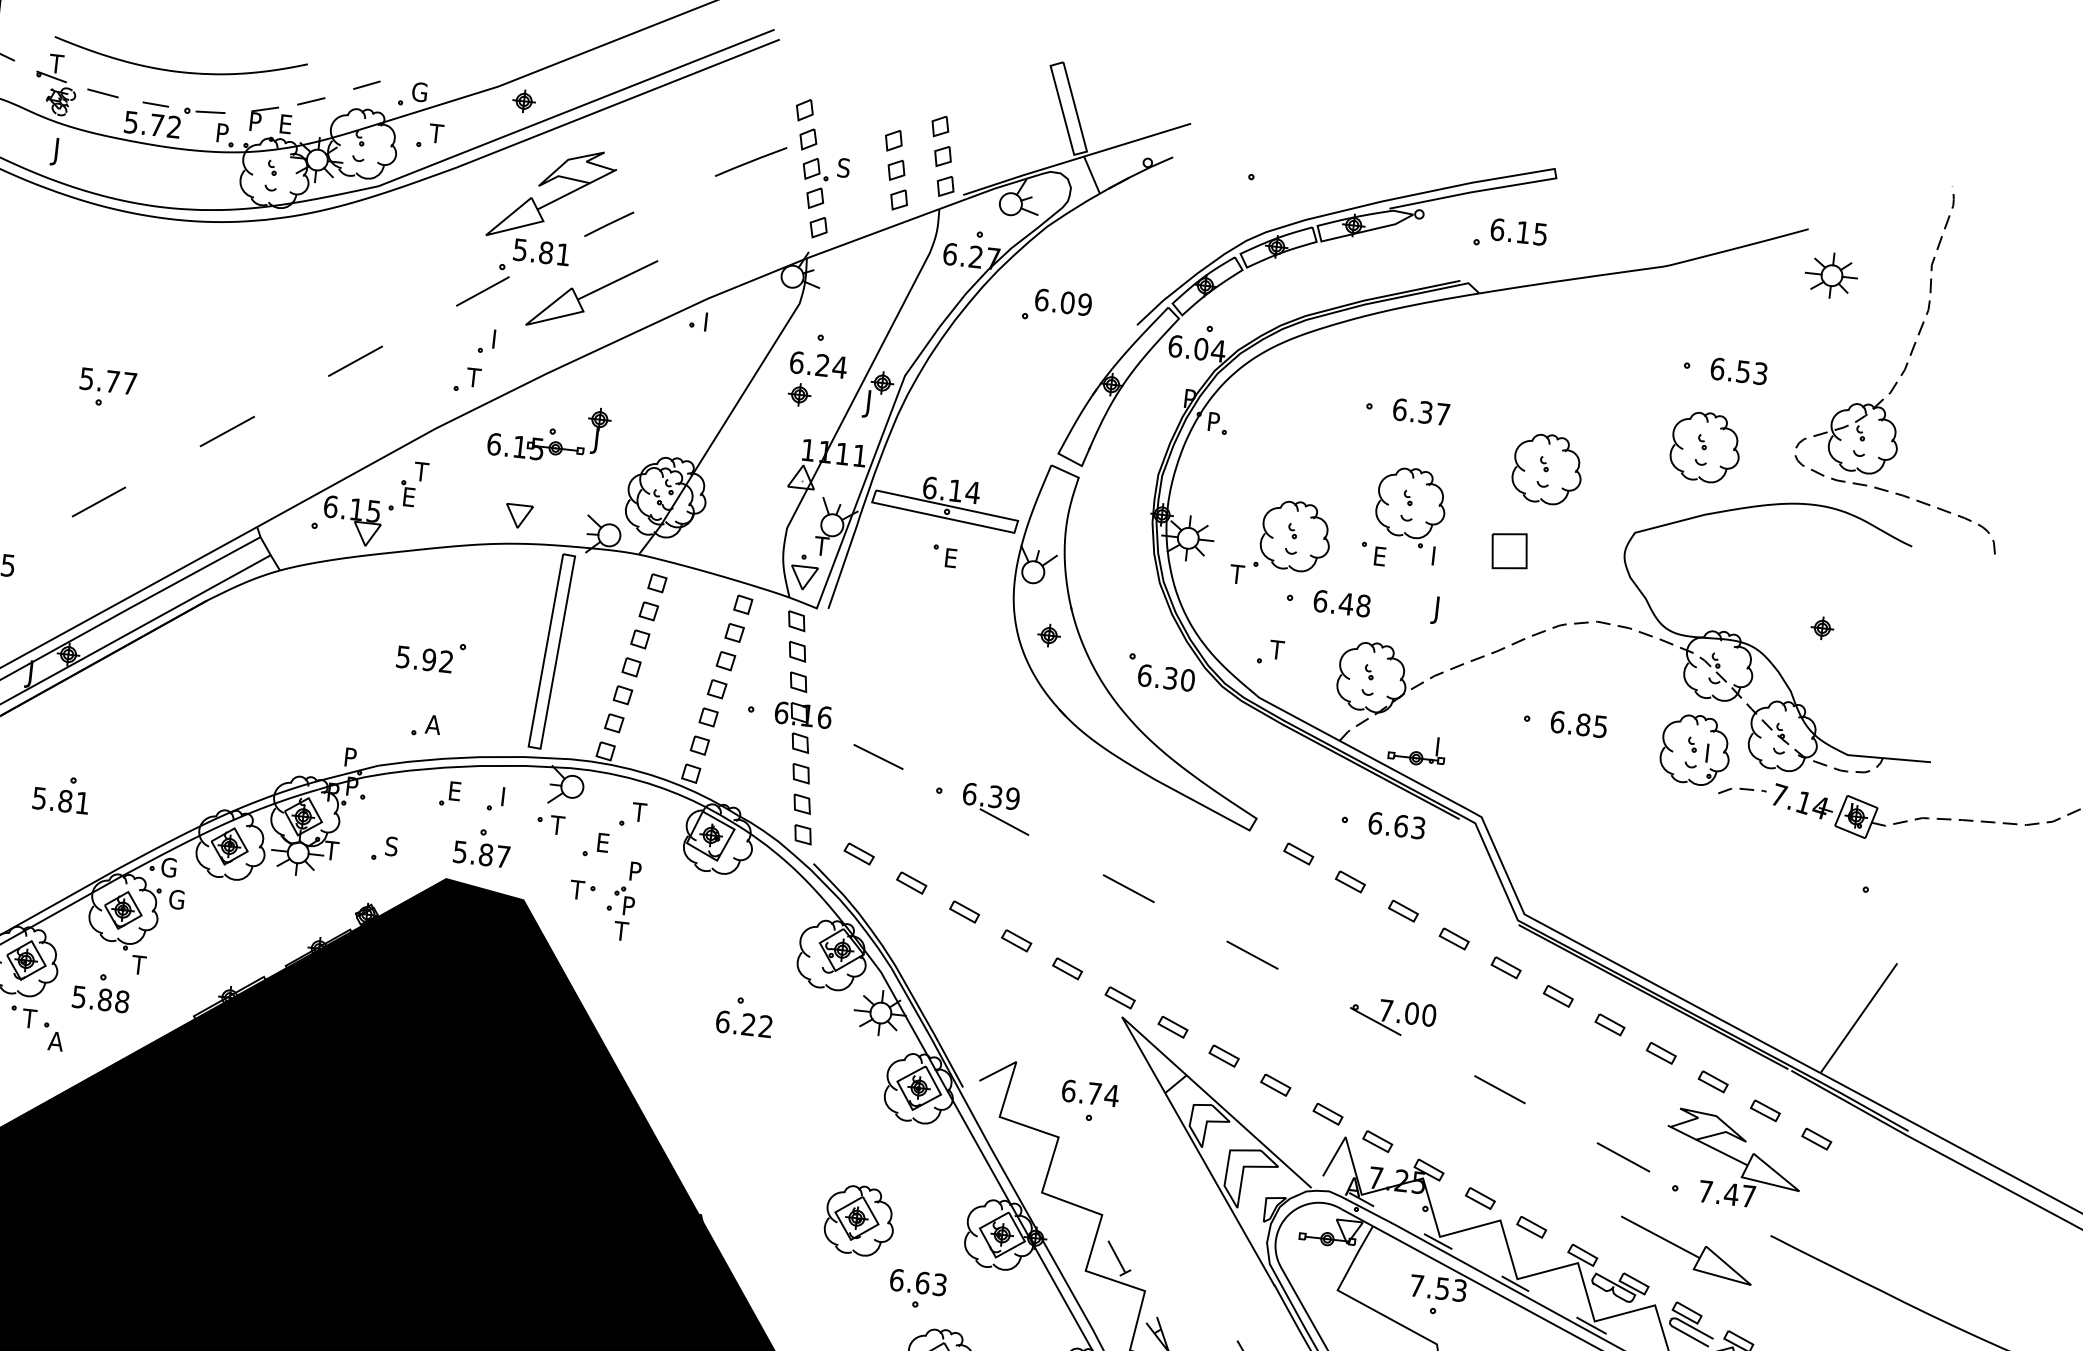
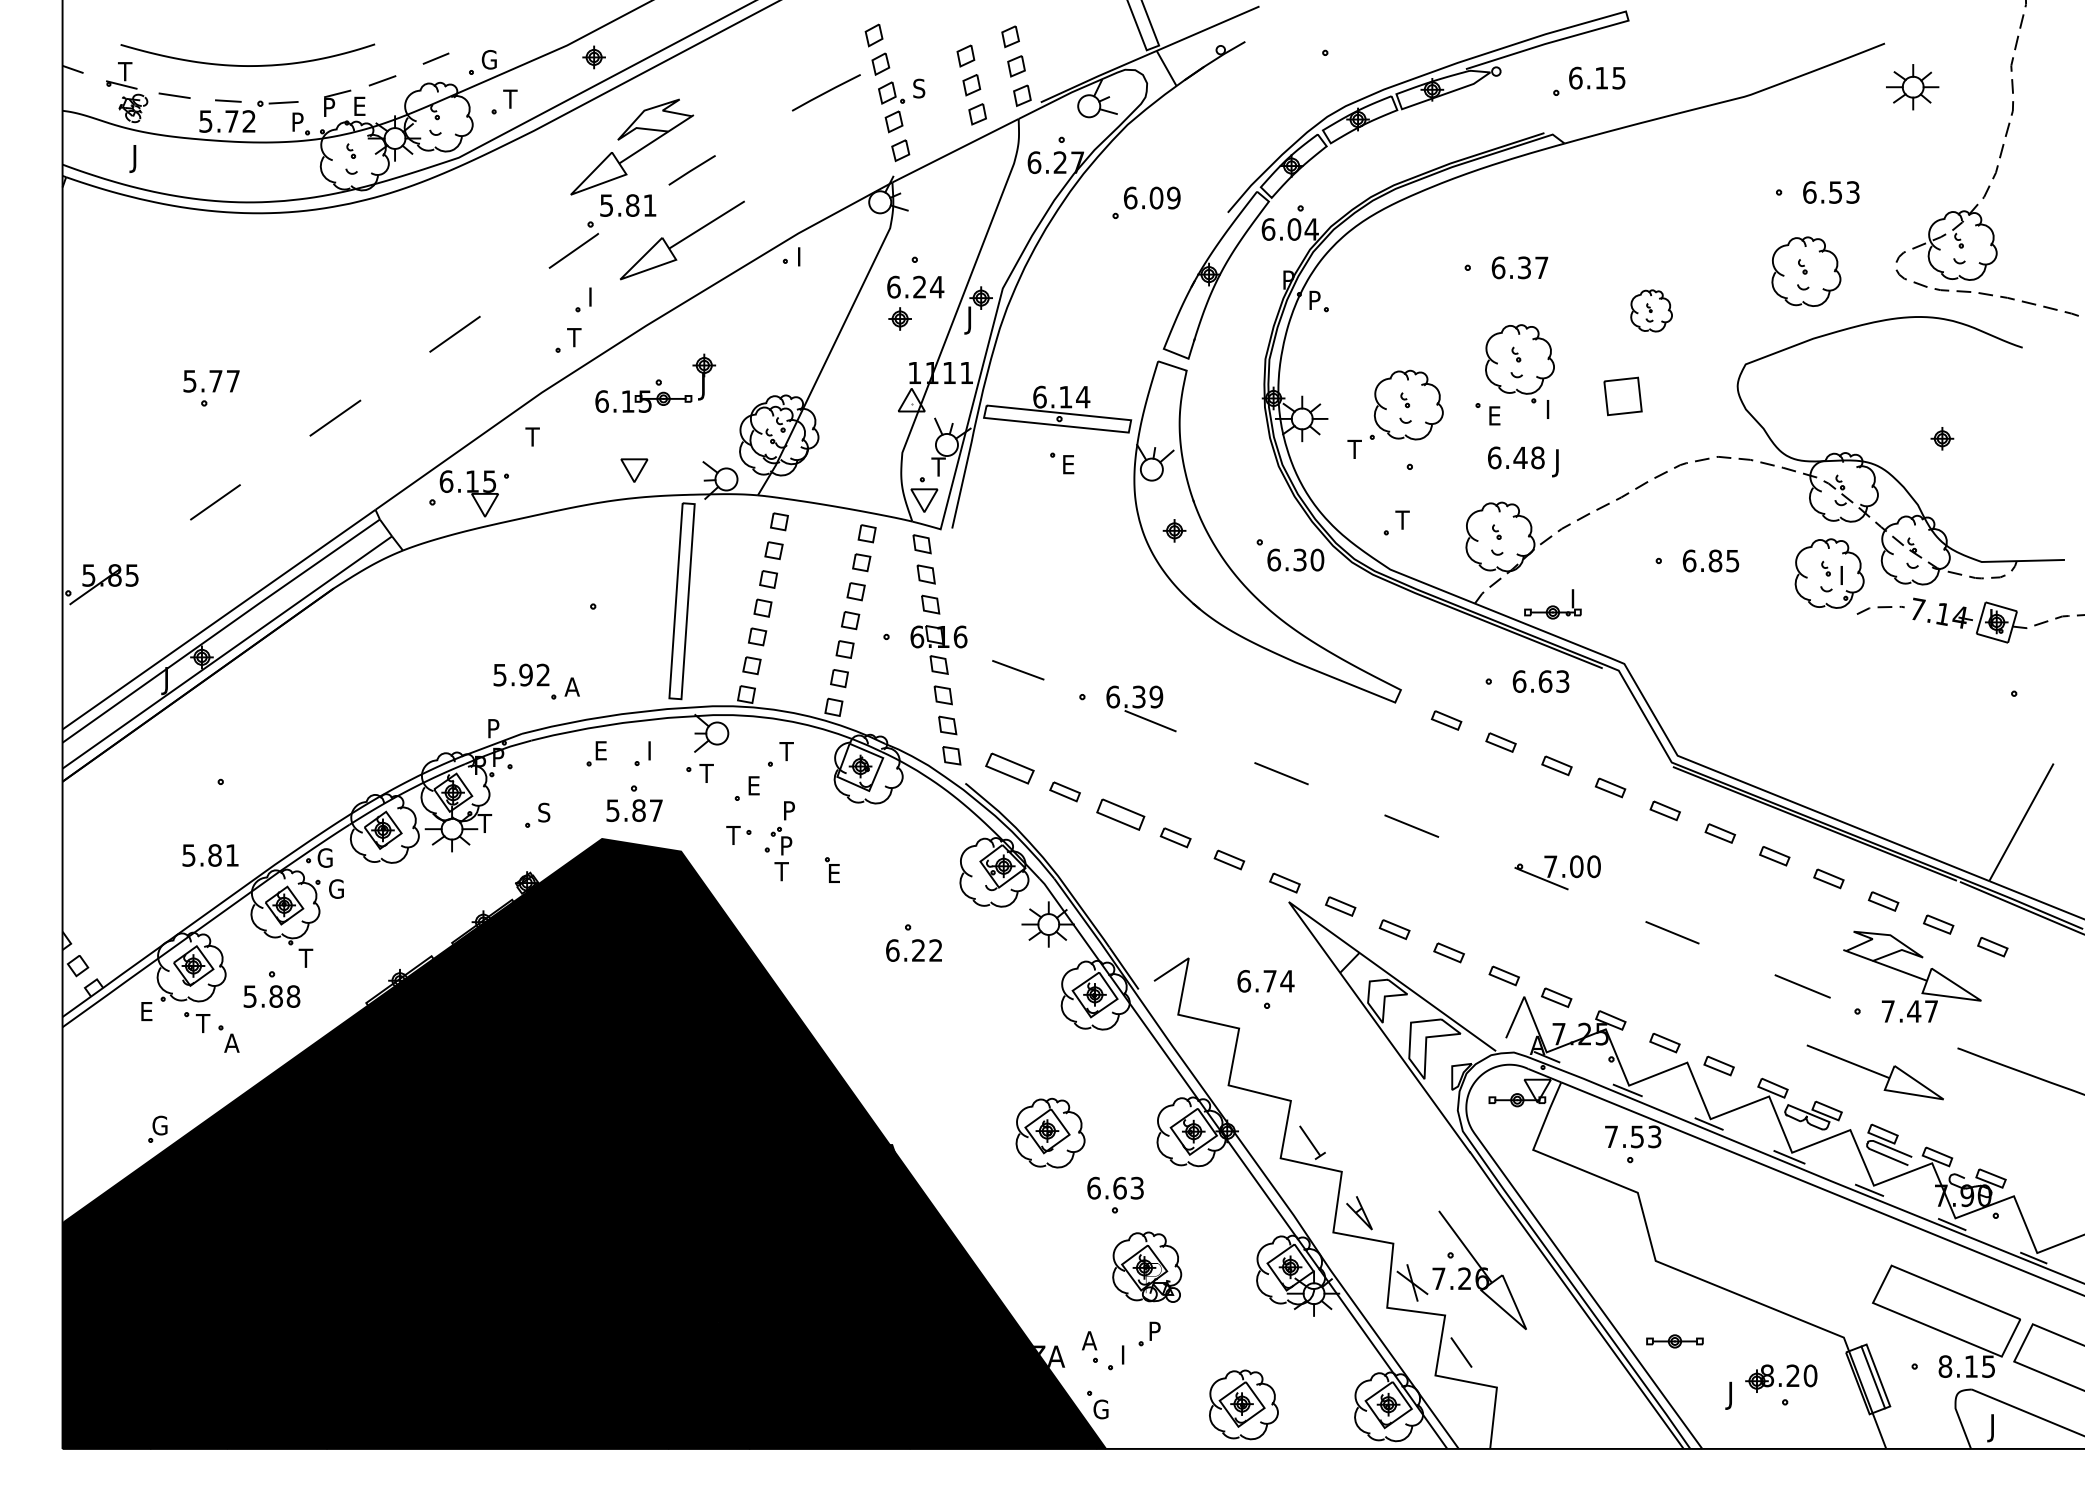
part: (1547, 468) -> (1651, 310), size x0.6
part: (406, 492) -> (831, 869), moved
text: (1342, 603) -> (1516, 457), moved
text: (424, 658) -> (521, 674), moved
text: (60, 800) -> (210, 855), moved
part: (858, 853) -> (1009, 768), size x1.6
part: (964, 911) -> (1120, 814), size x1.6

